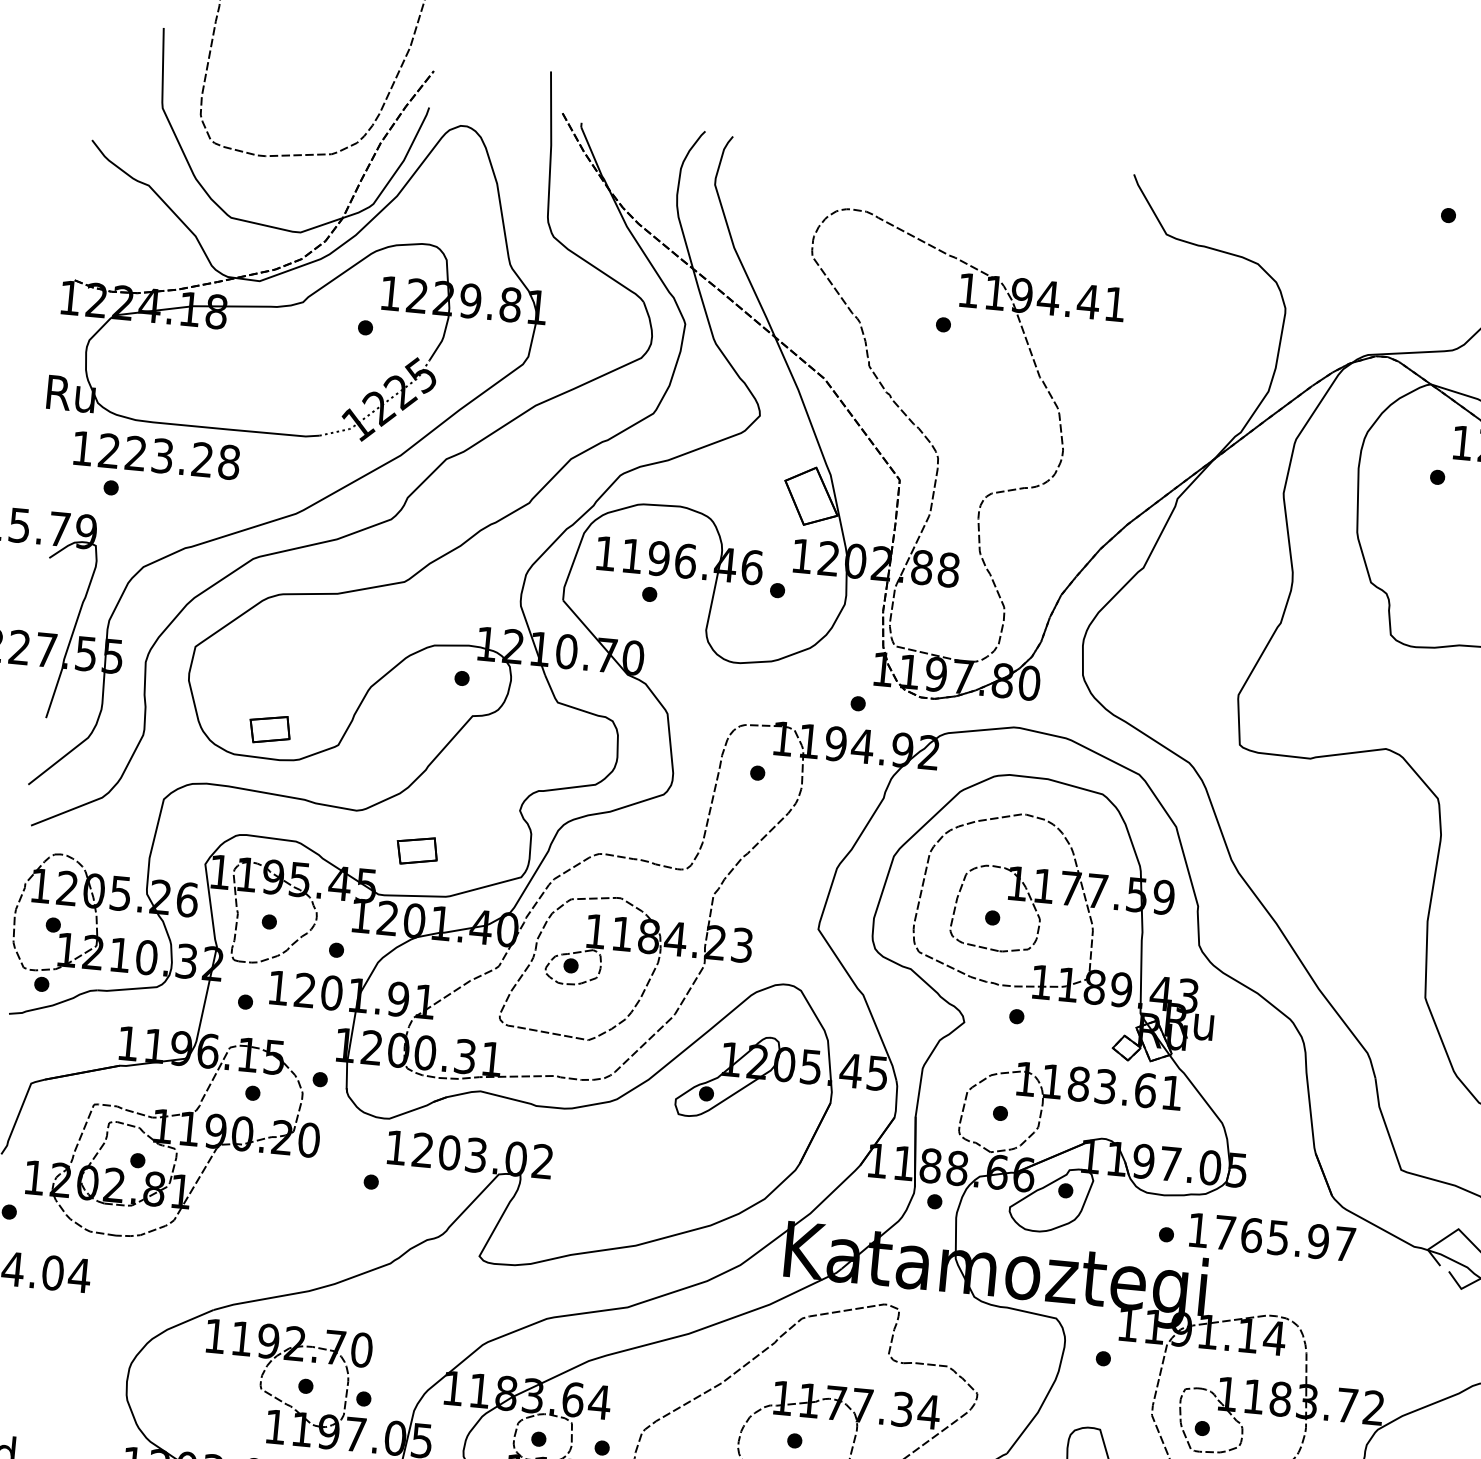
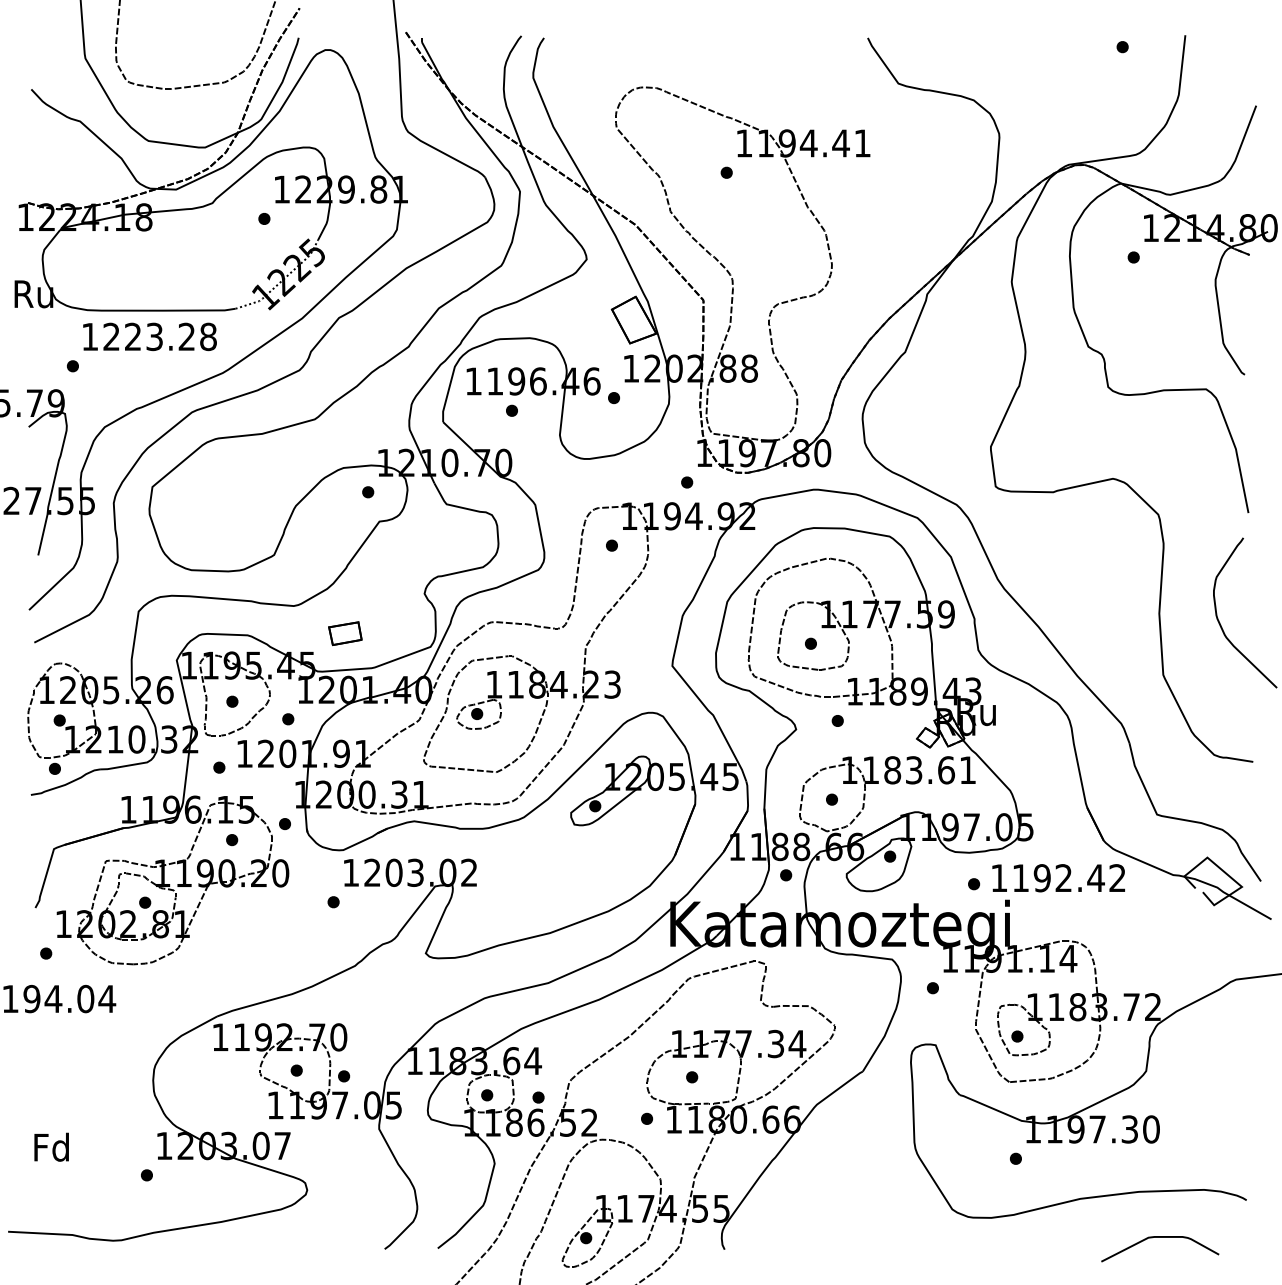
text: (156, 454) -> (149, 336), moved
part: (270, 729) -> (218, 547), removed
text: (1285, 1238) -> (1069, 878), 1765.97 -> 1192.42

